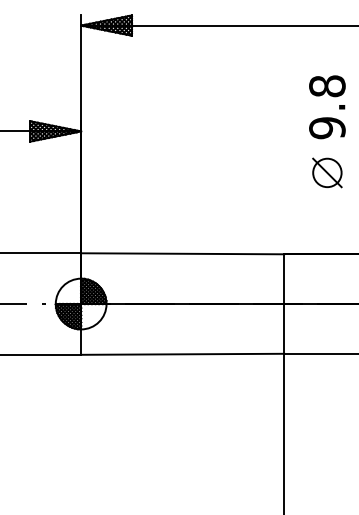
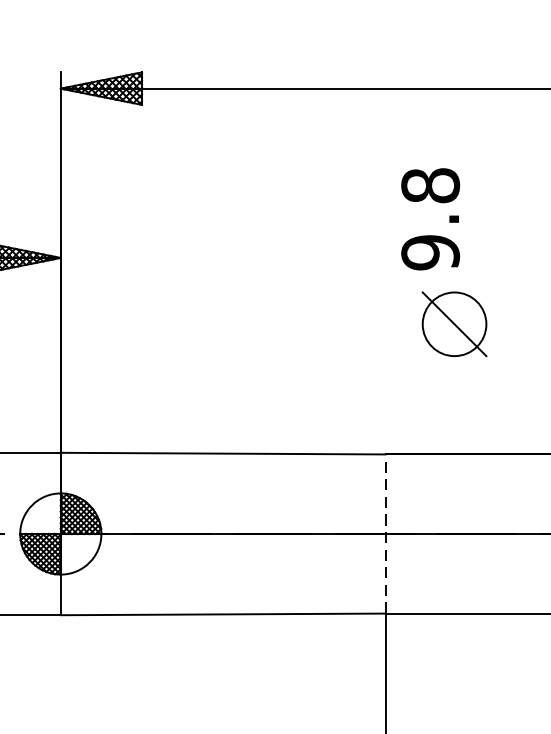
text: (327, 107) -> (430, 219), moved
part: (327, 172) -> (454, 323), size x1.4
line: (284, 304) -> (386, 534), solid -> dashed

